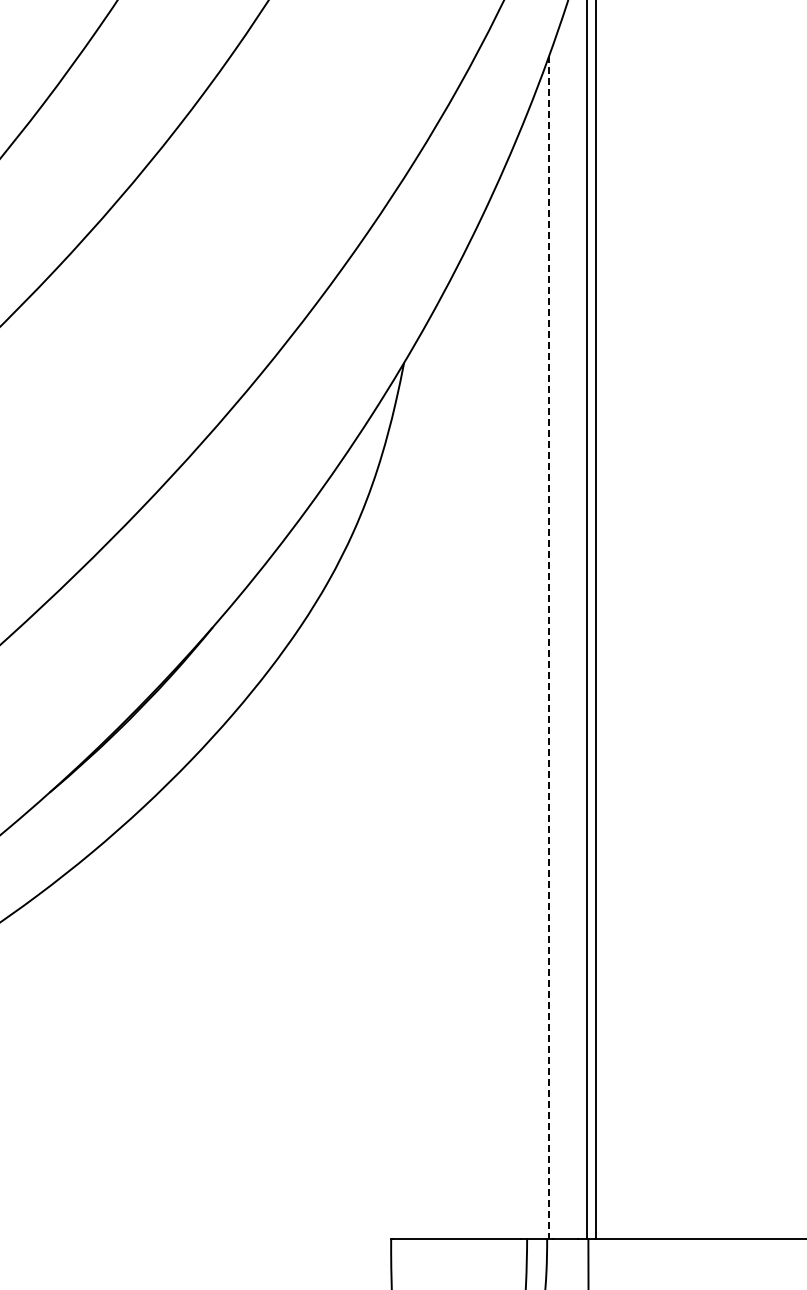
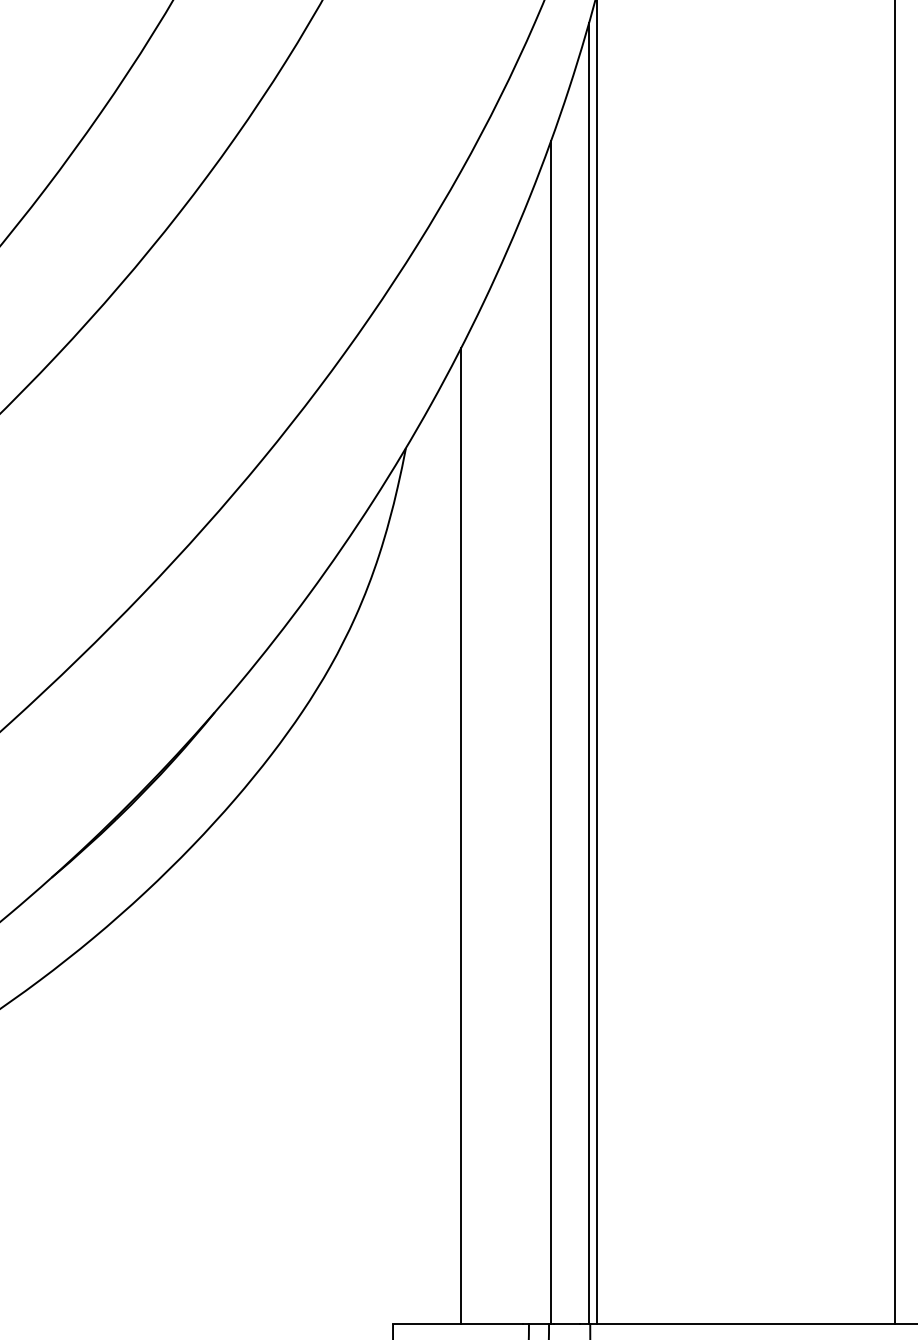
line: (549, 647) -> (551, 732), dashed -> solid
line: (459, 751) -> (461, 836), added

